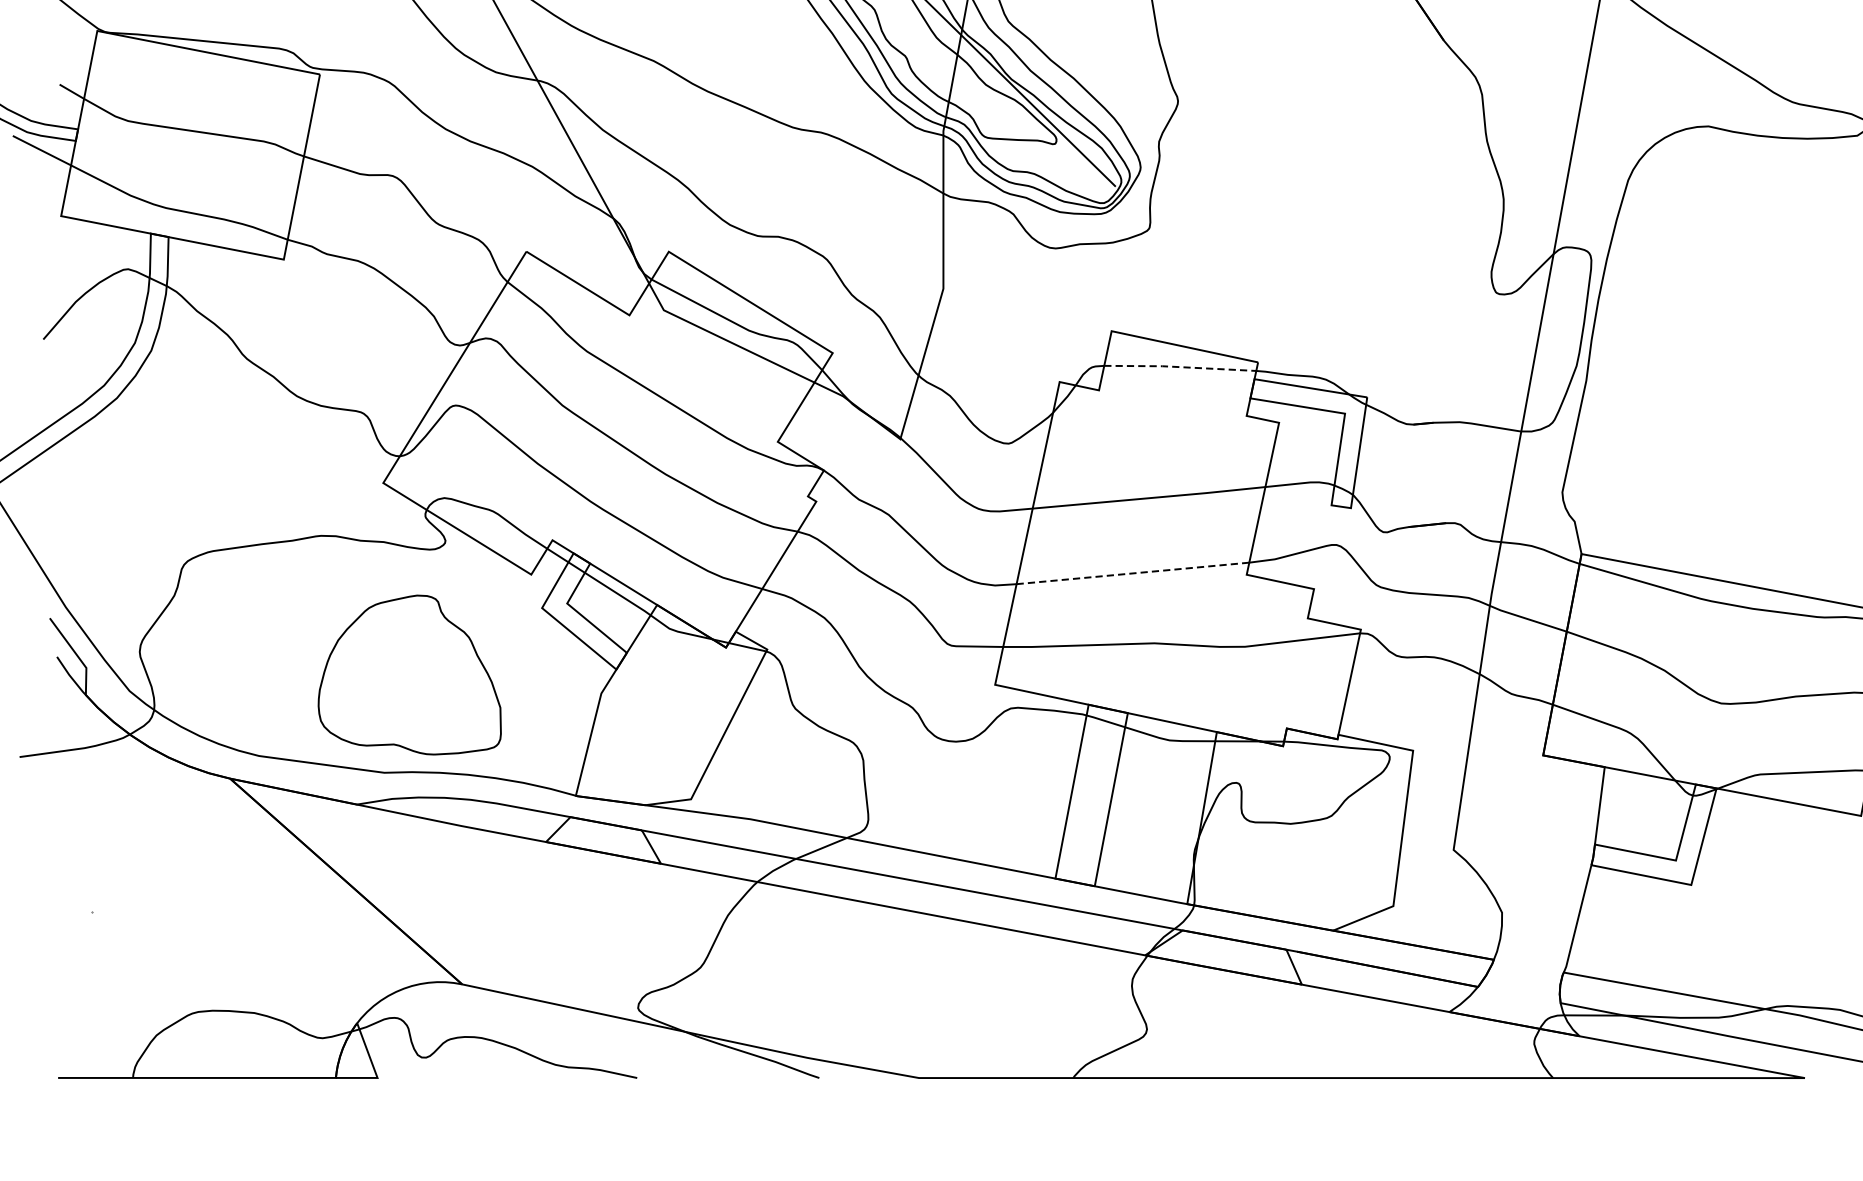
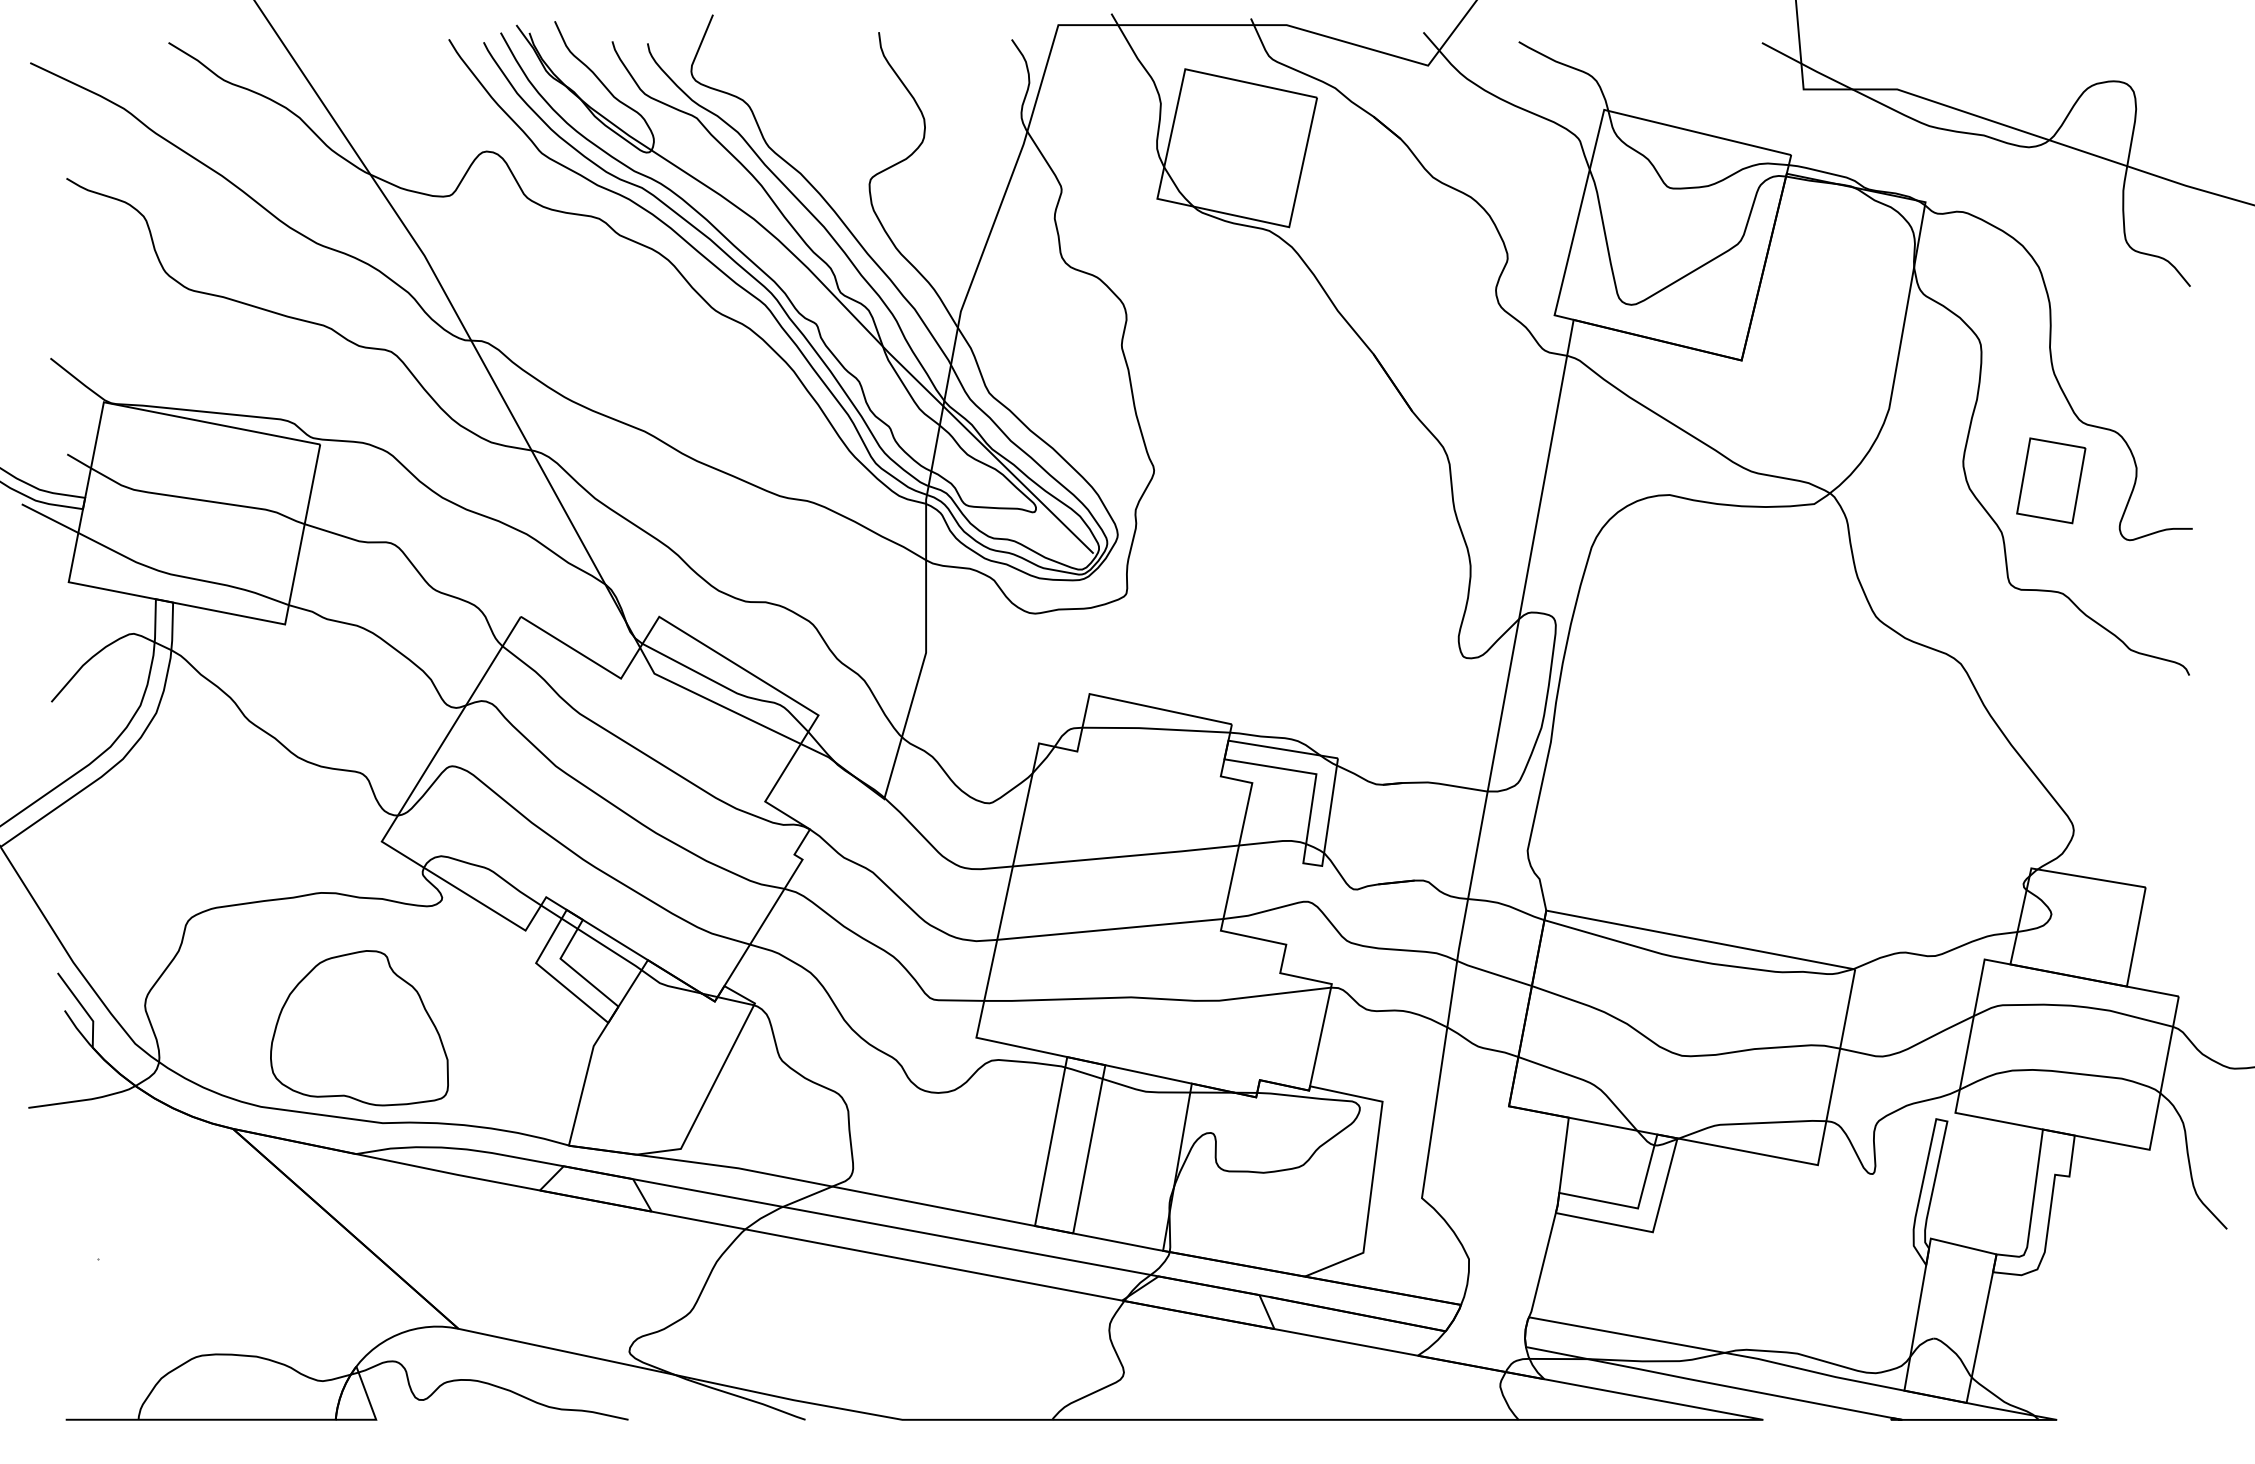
line: (1179, 366) -> (1155, 728), dashed -> solid
line: (1133, 573) -> (1110, 929), dashed -> solid
part: (409, 675) -> (359, 1028), moved

